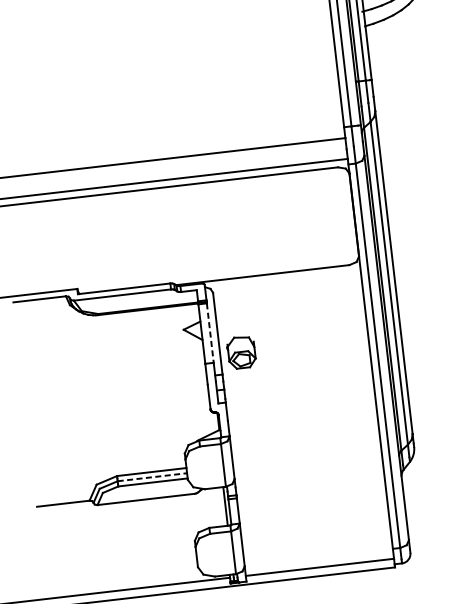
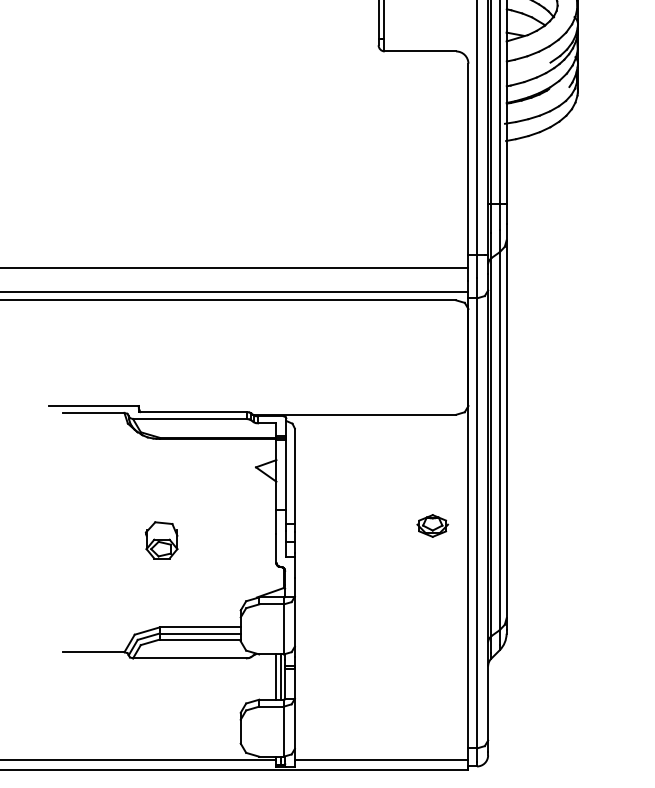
line: (210, 332) -> (286, 474), dashed -> solid
part: (241, 352) -> (161, 540), moved
part: (340, 361) -> (432, 525), added
line: (152, 477) -> (200, 633), dashed -> solid
line: (221, 506) -> (276, 676), added

